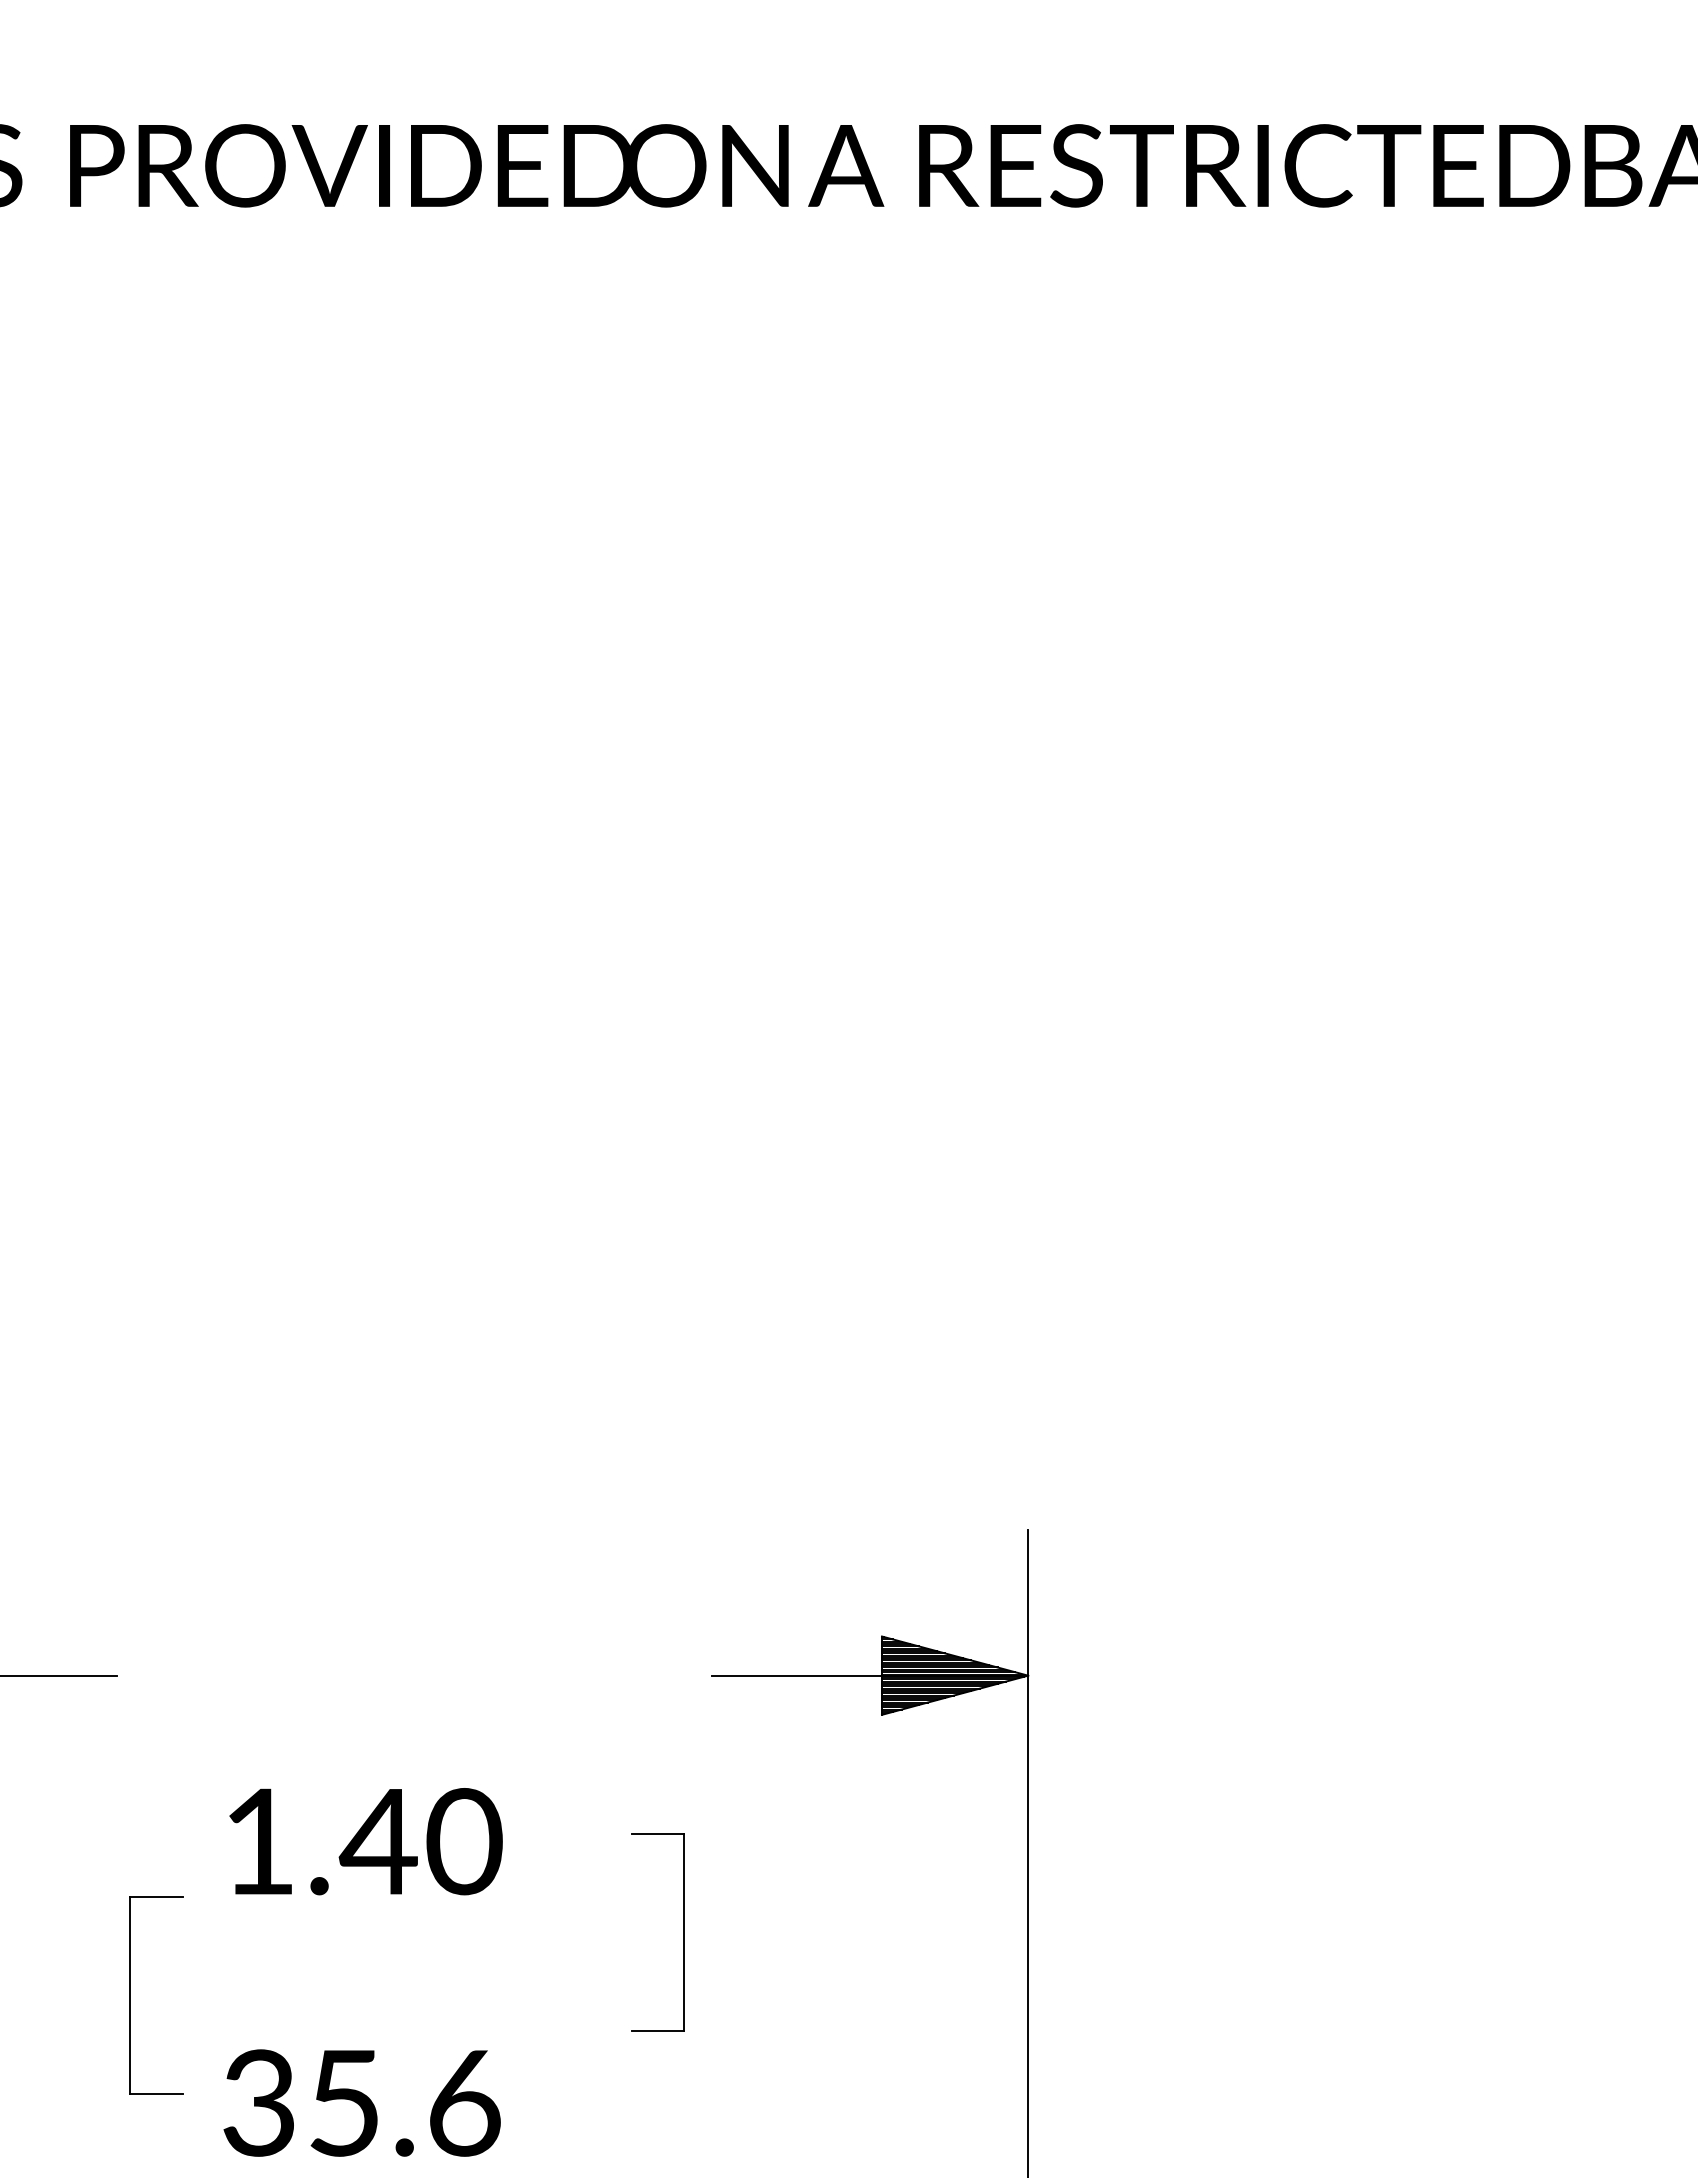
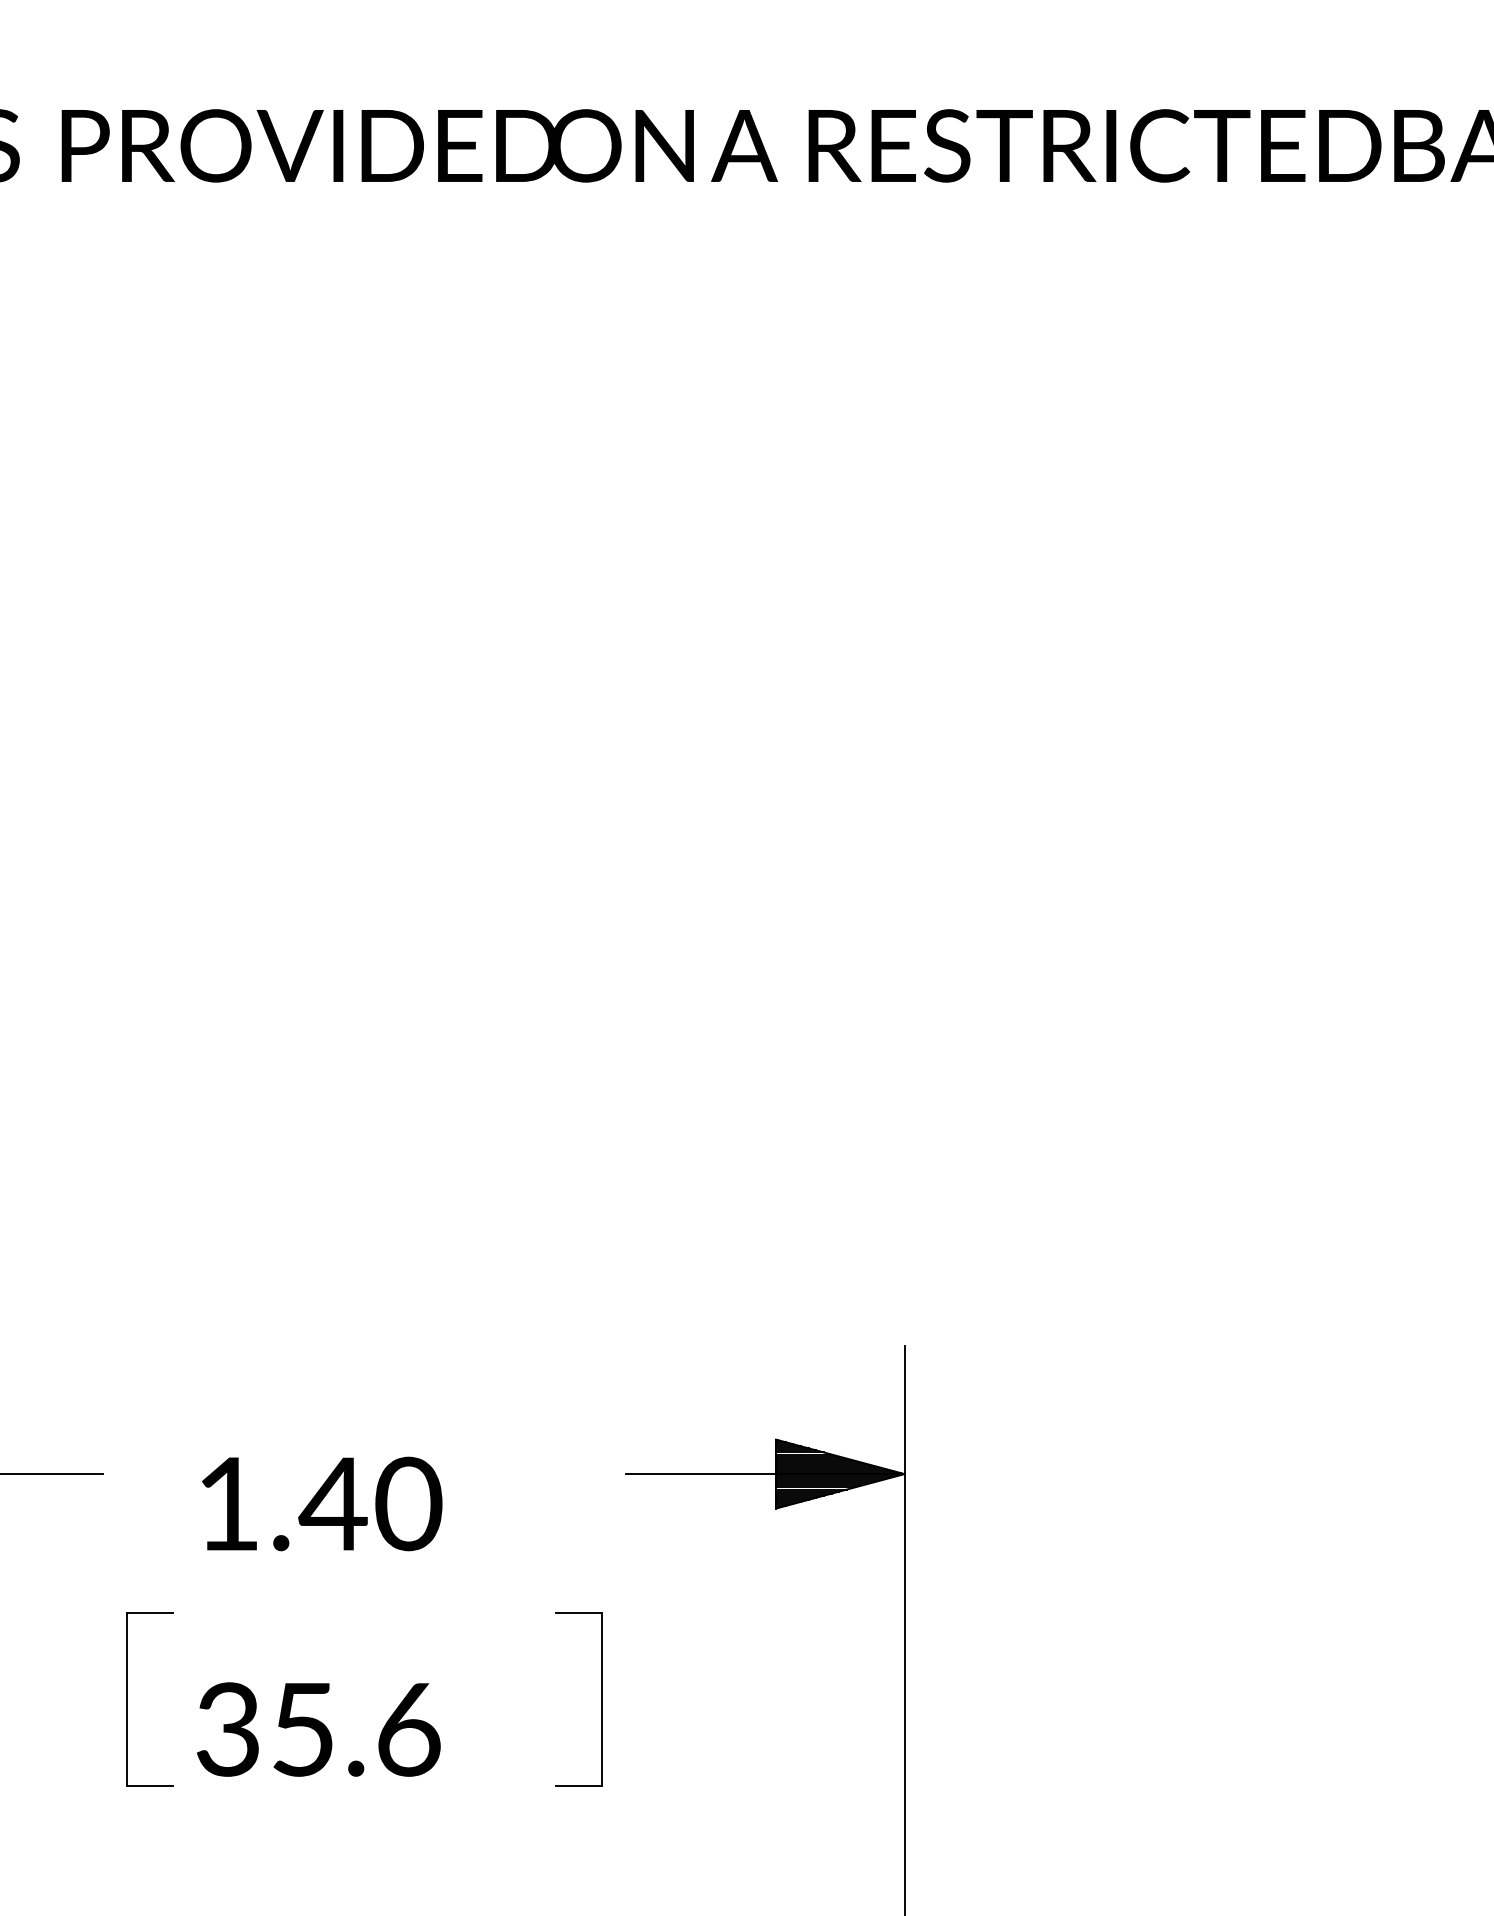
text: (365, 1841) -> (321, 1503), moved
part: (130, 1995) -> (127, 1700), moved
text: (361, 2102) -> (318, 1729), moved

